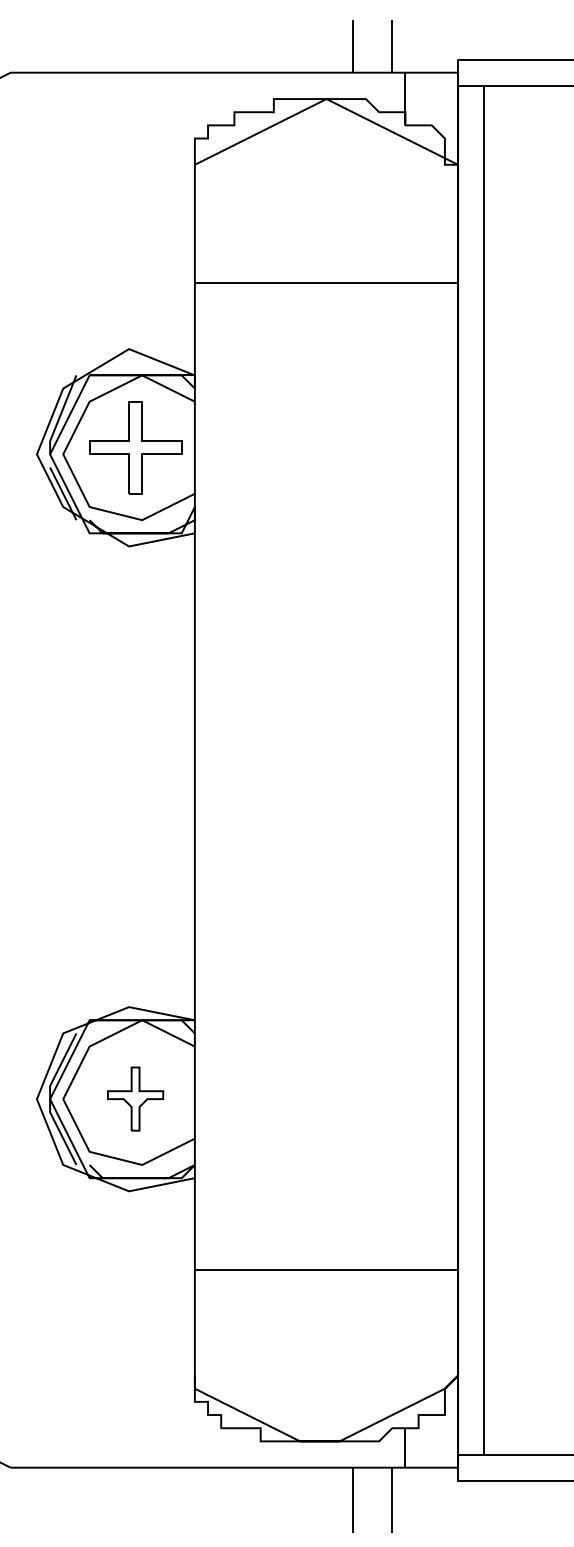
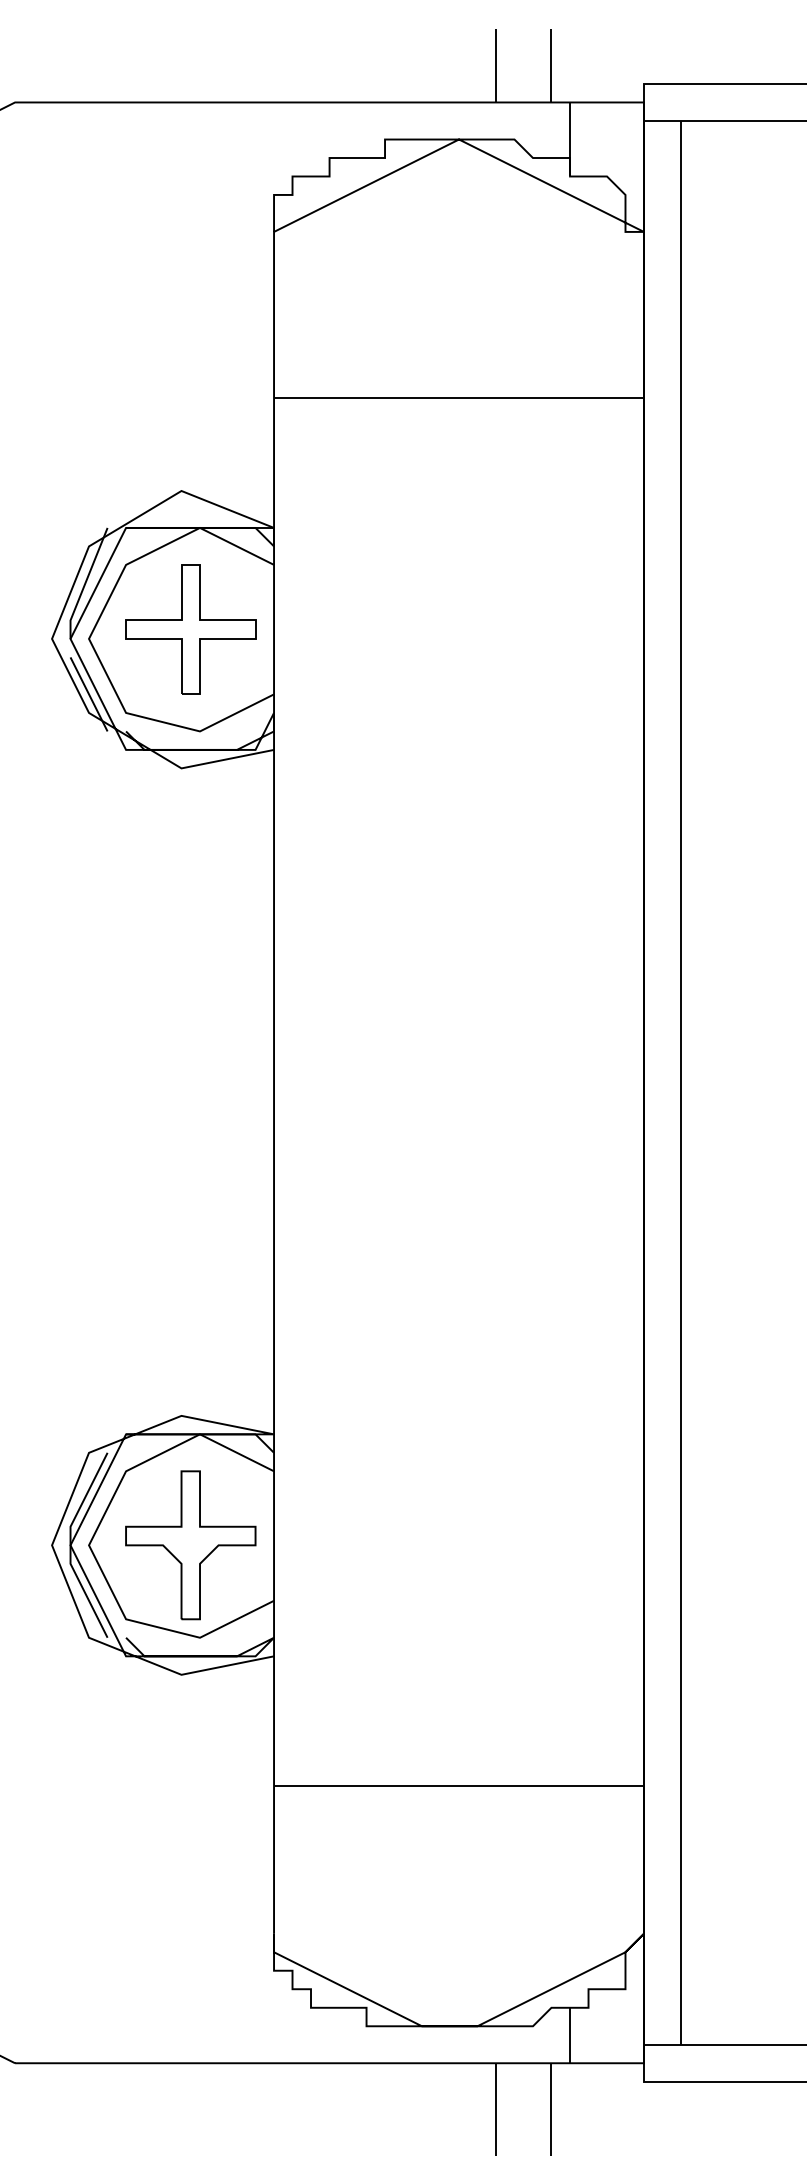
part: (135, 1098) -> (190, 1544), size x1.67

